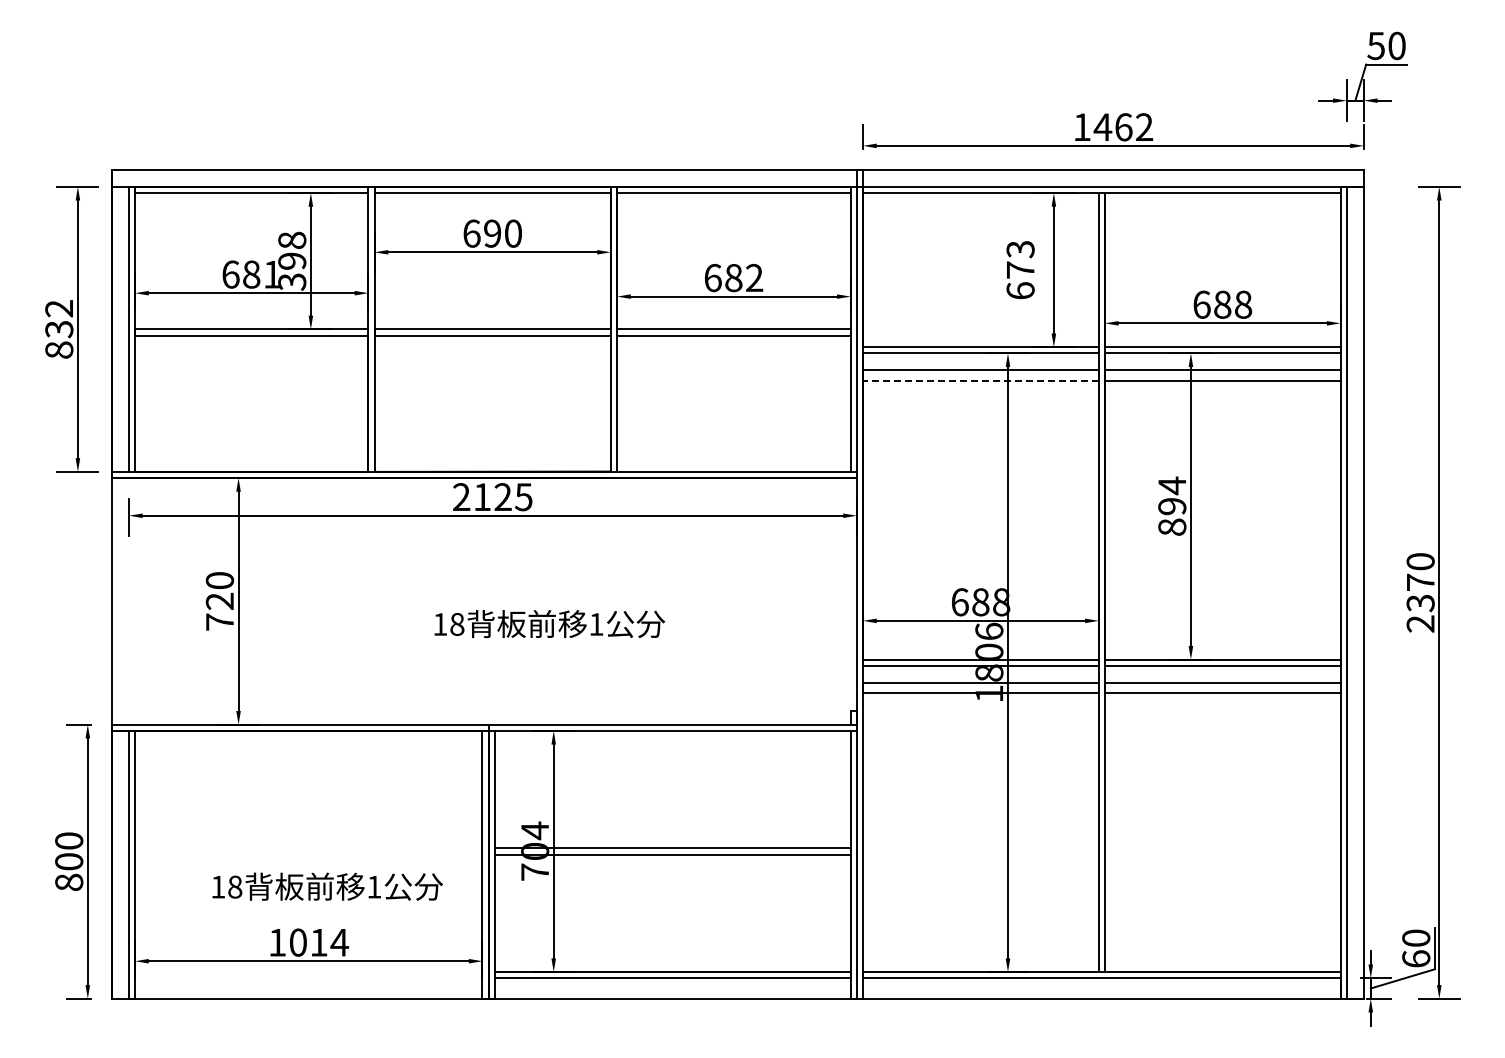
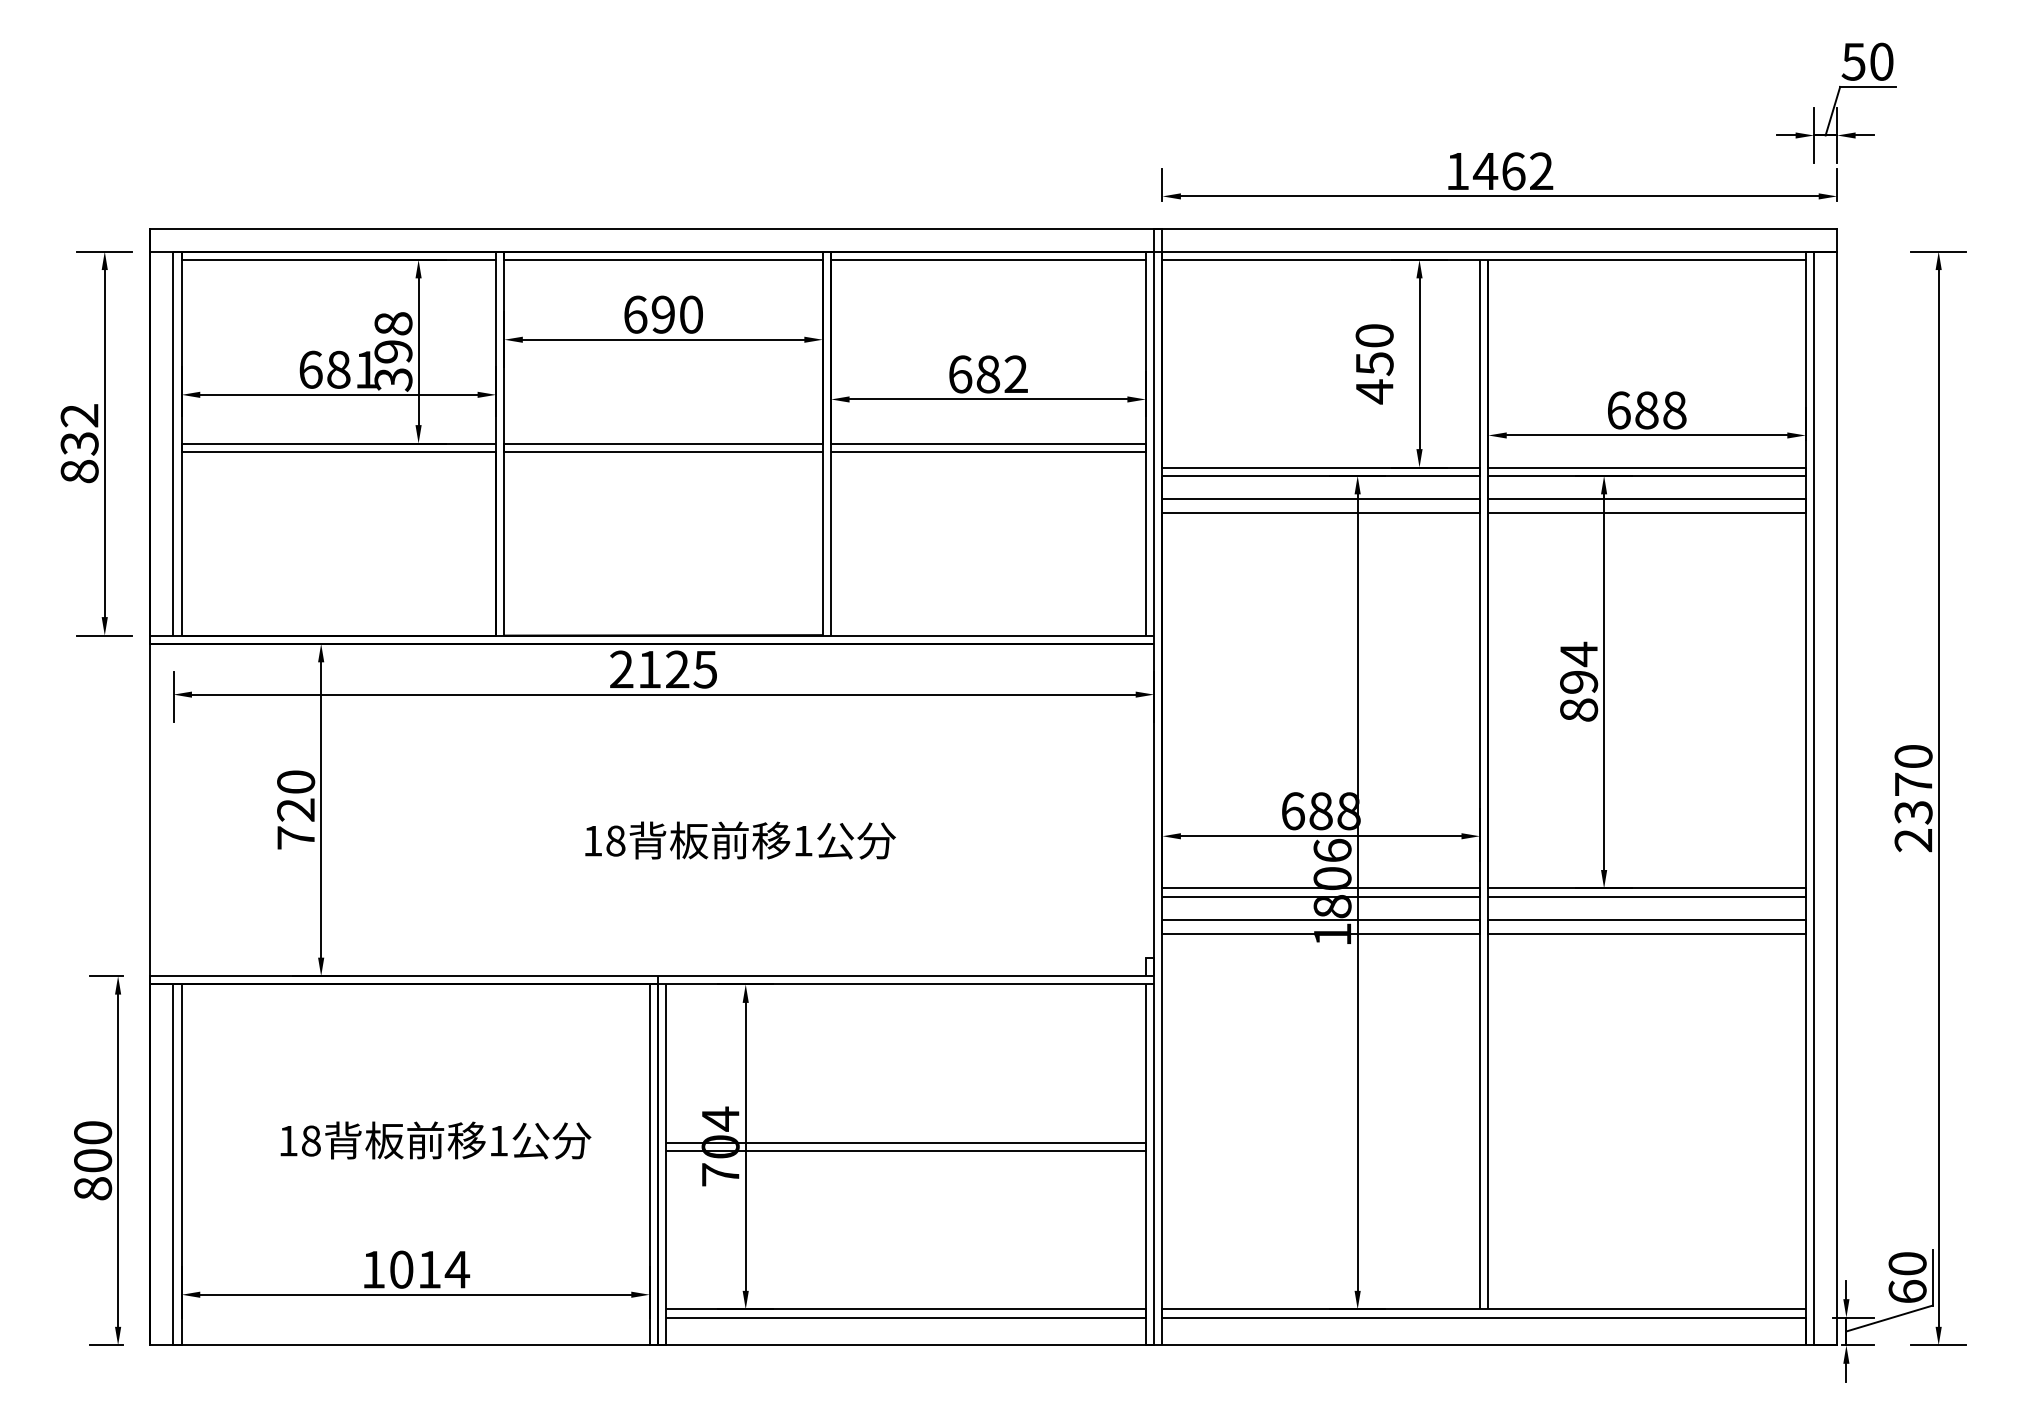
text: (1020, 270) -> (1374, 364), 673 -> 450
line: (980, 380) -> (1320, 512), dashed -> solid
text: (327, 886) -> (435, 1140), moved

